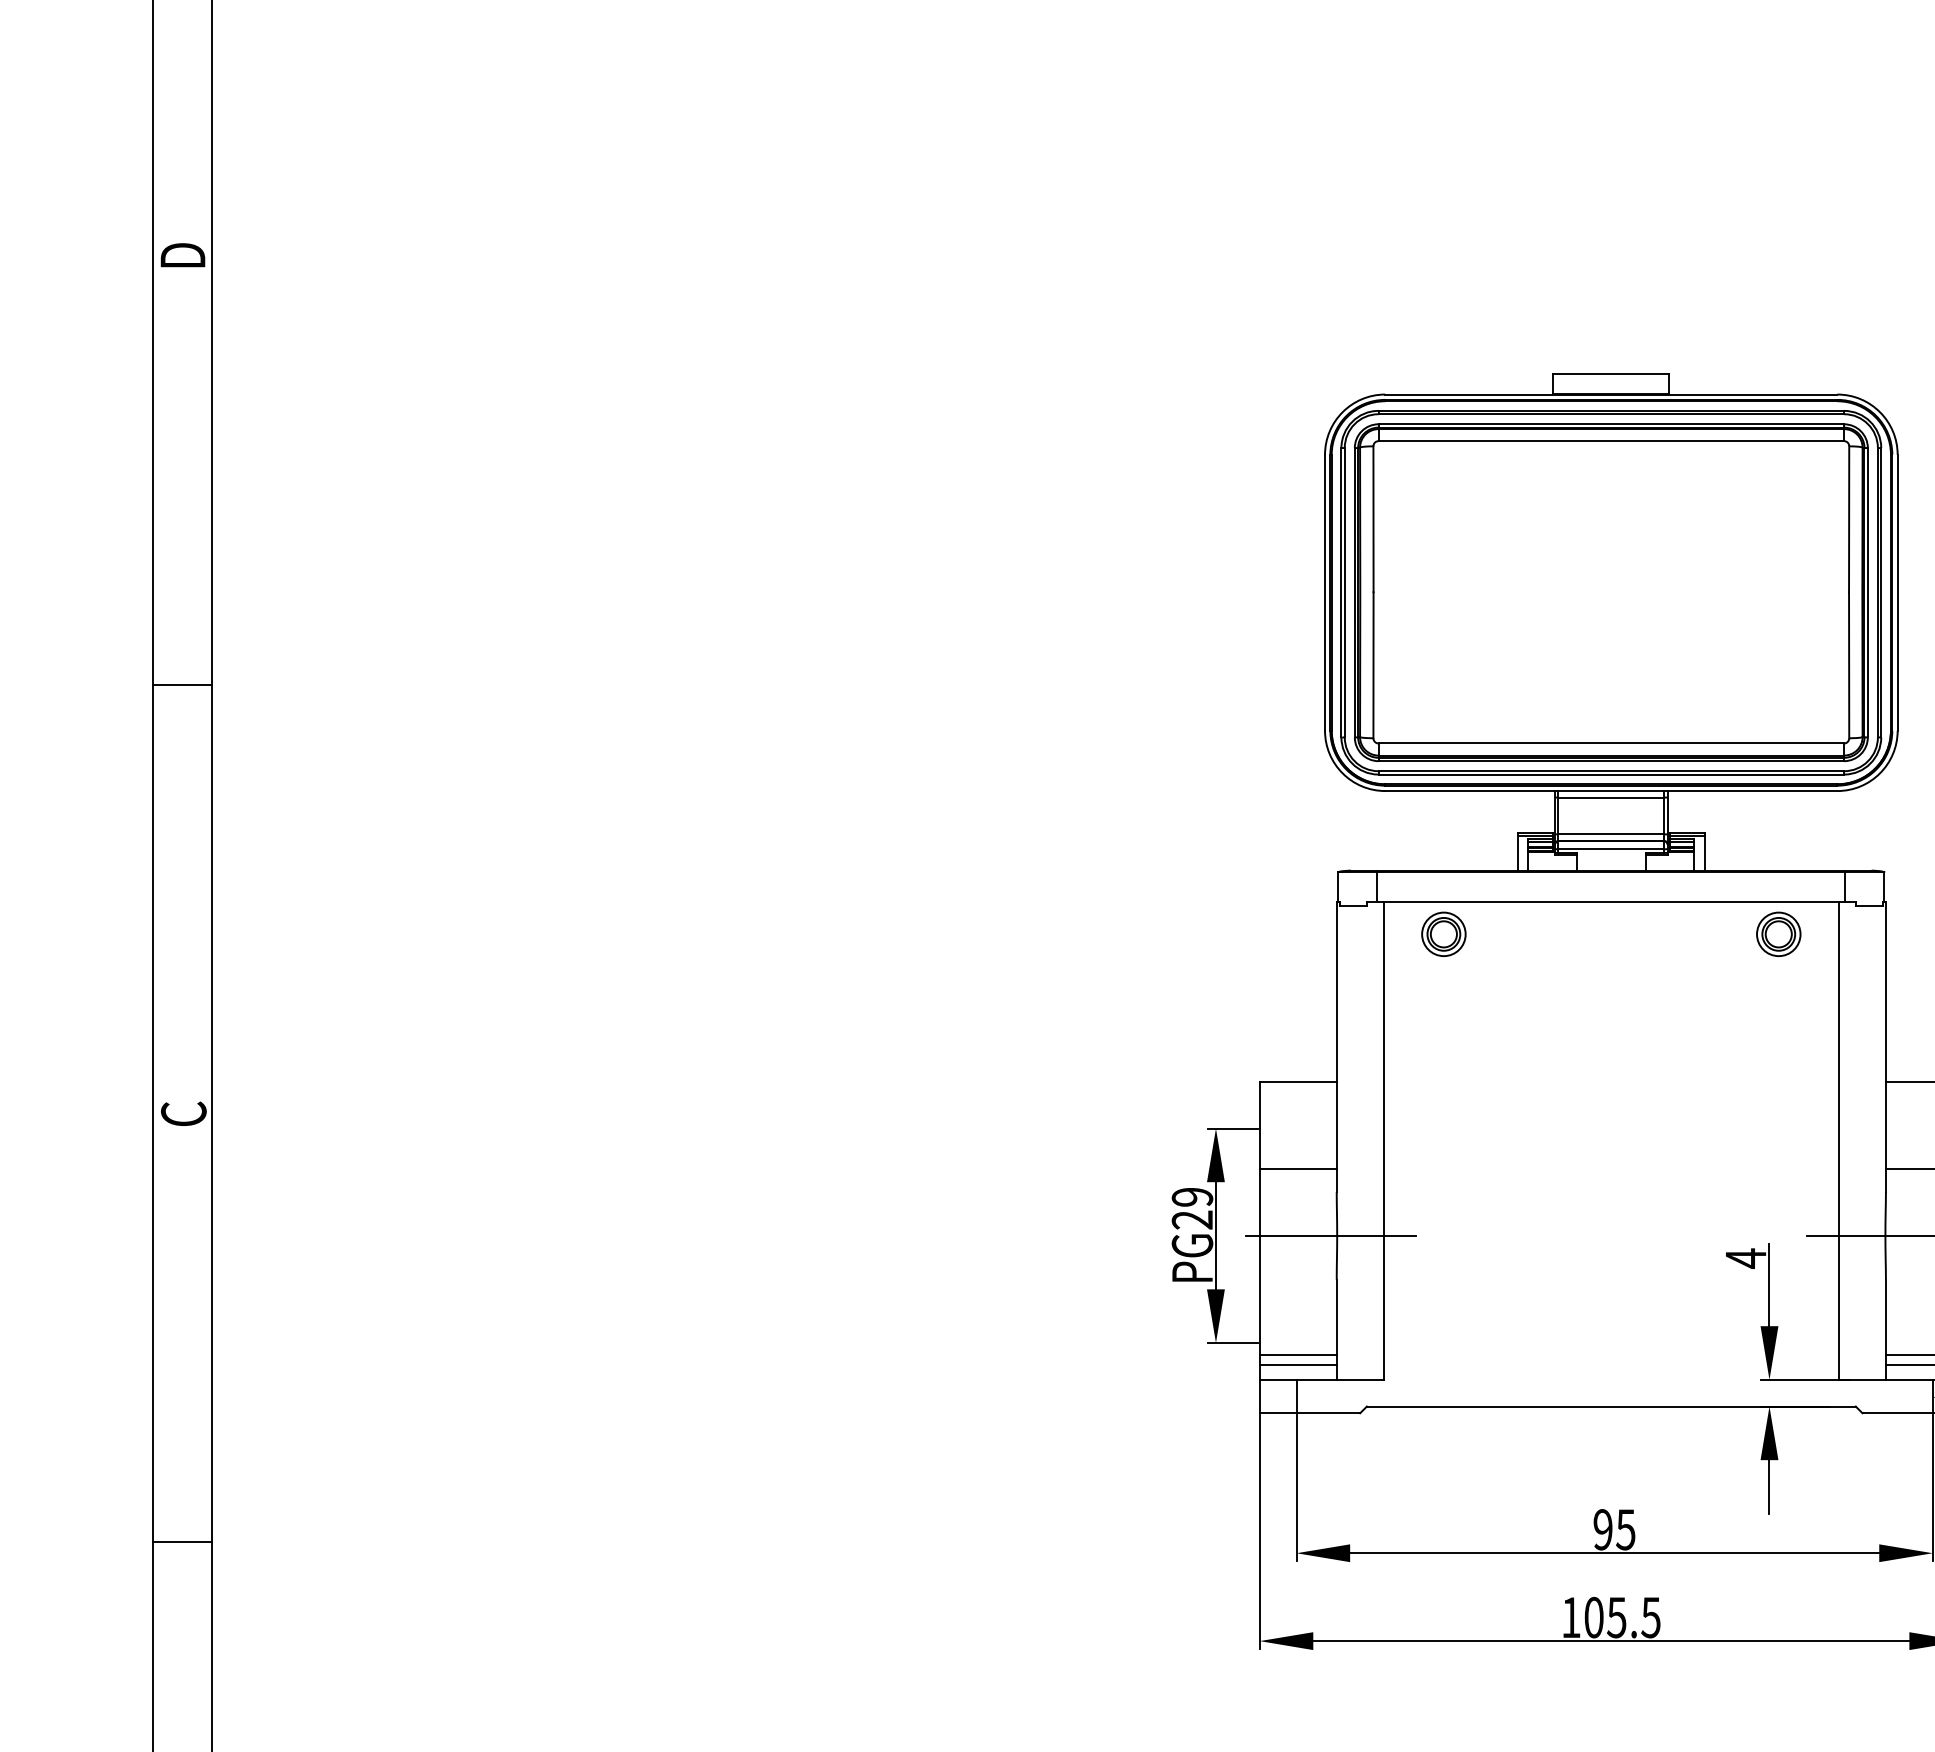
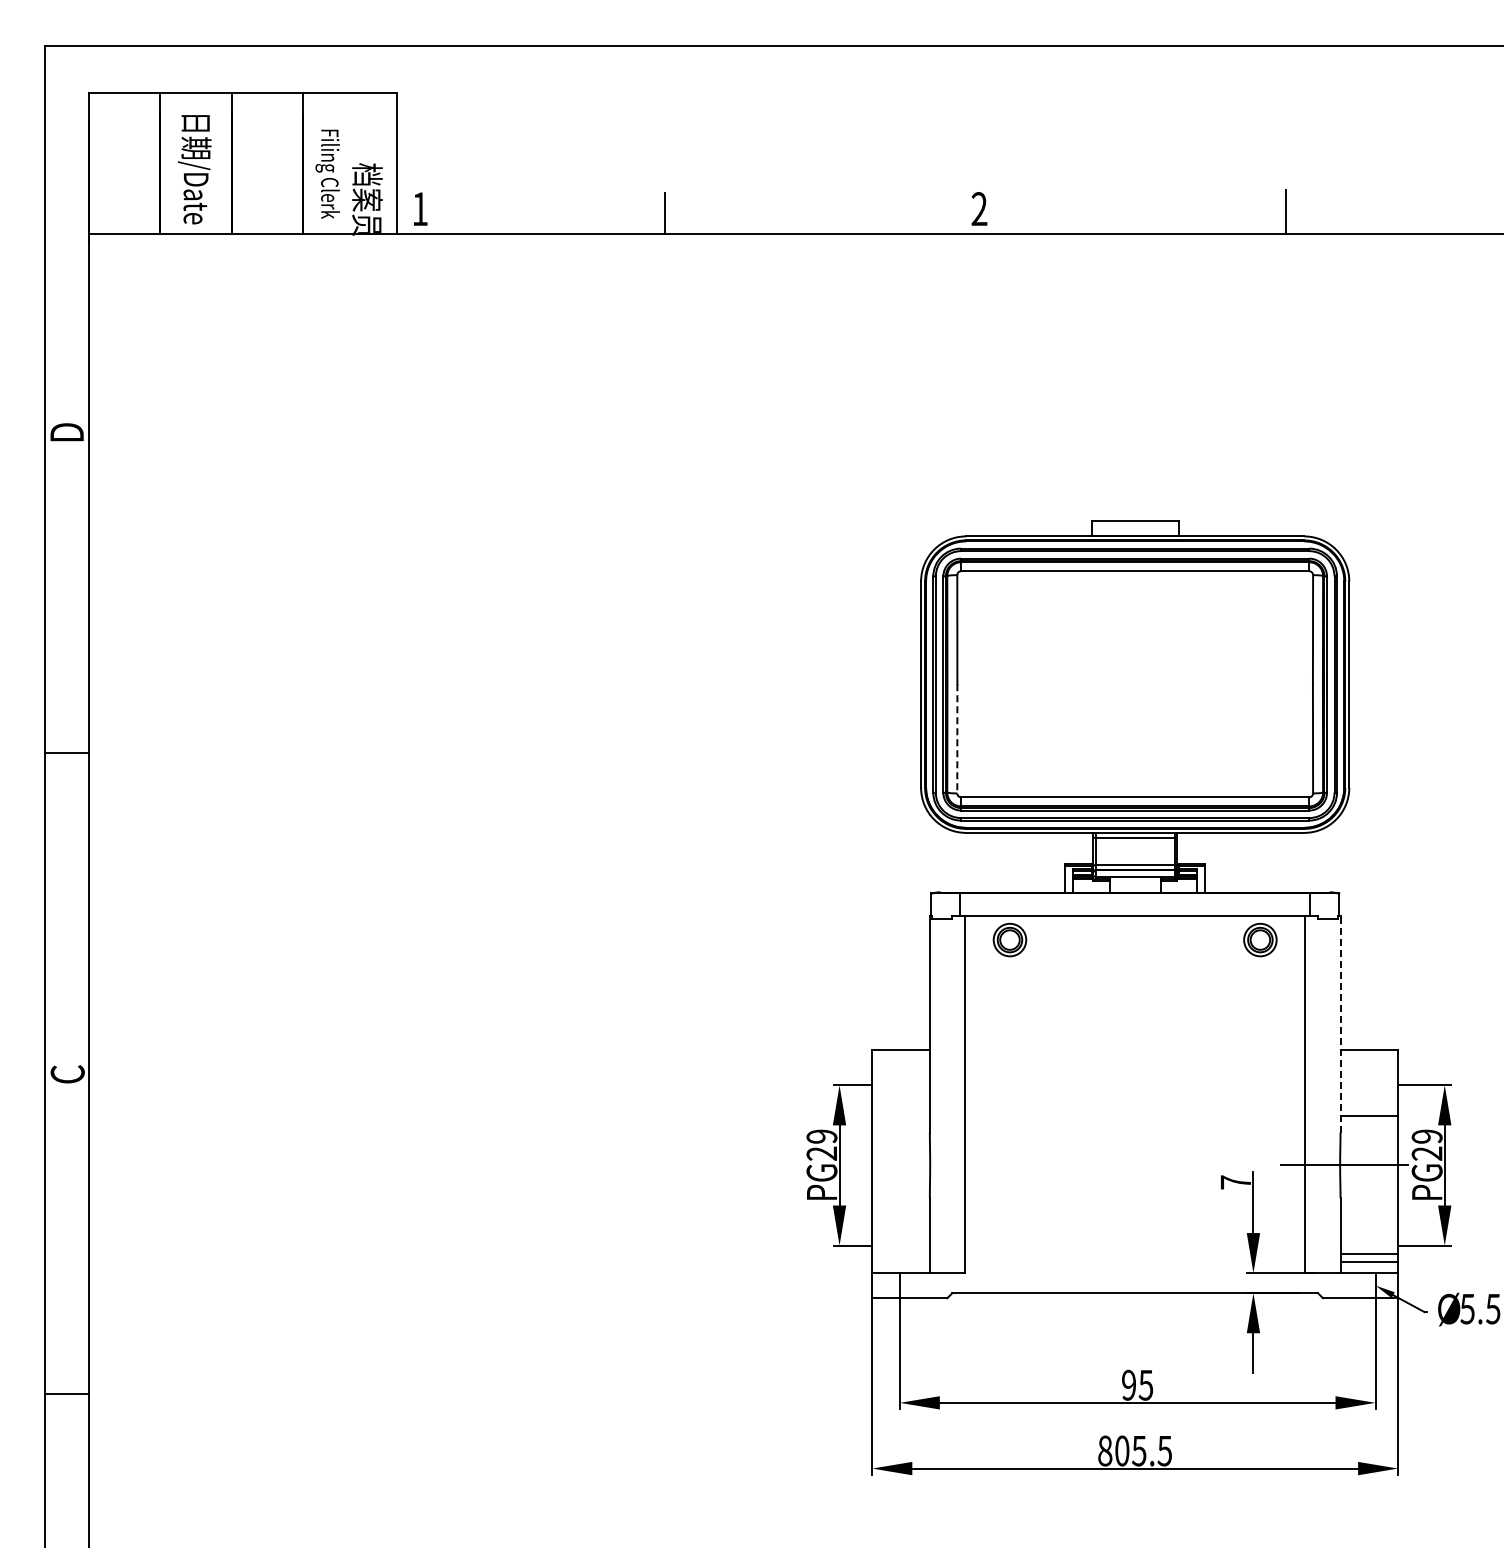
line: (1373, 664) -> (957, 738), solid -> dashed
line: (1885, 1045) -> (1340, 1023), solid -> dashed
line: (1297, 1168) -> (900, 1115), removed
line: (1330, 1235) -> (925, 1165), removed
text: (1745, 1258) -> (1235, 1182), 4 -> 7
line: (1297, 1354) -> (900, 1254), removed
line: (1297, 1365) -> (900, 1262), removed
text: (1571, 1616) -> (1105, 1450), 105.5 -> 805.5

